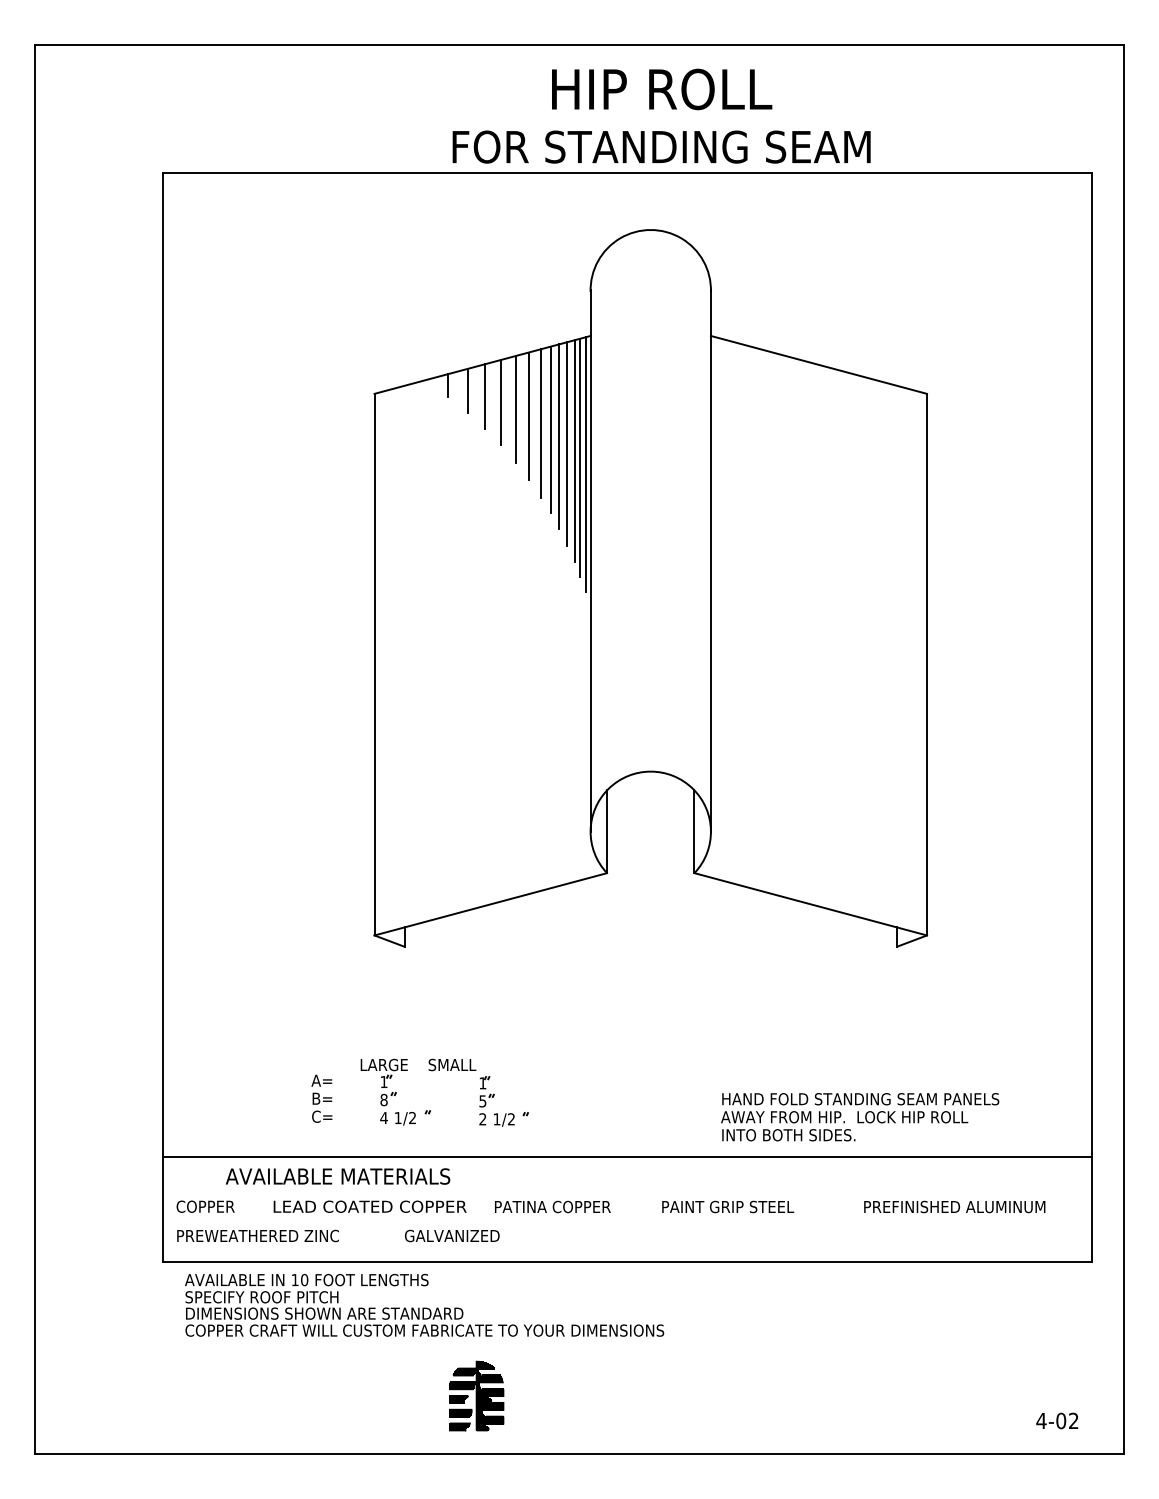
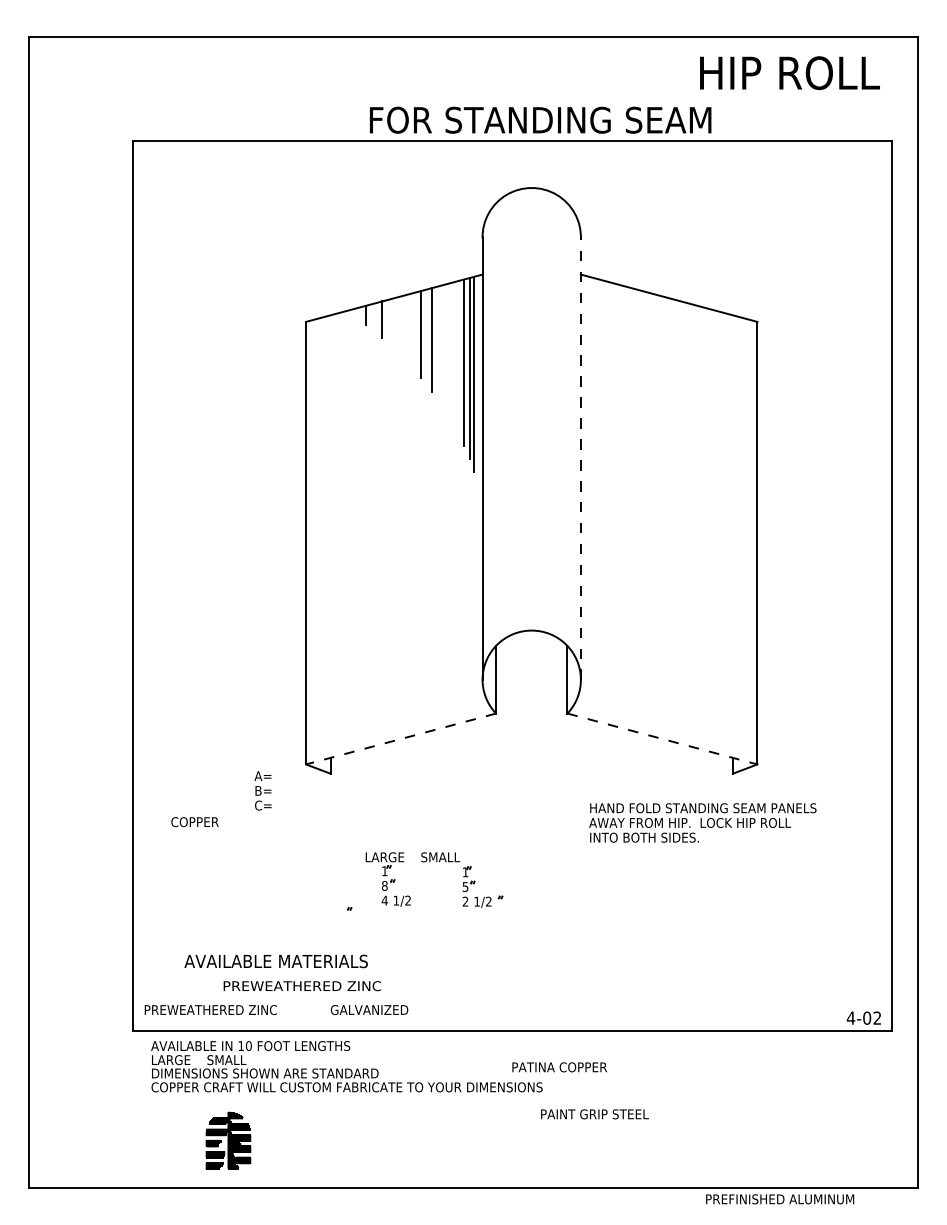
text: (661, 89) -> (789, 73), moved
line: (485, 395) -> (396, 323), removed
line: (499, 401) -> (408, 328), removed
line: (541, 423) -> (442, 346), removed
line: (550, 430) -> (449, 351), removed
line: (559, 436) -> (457, 356), removed
line: (585, 464) -> (478, 379), removed
line: (710, 561) -> (580, 458), solid -> dashed
line: (490, 904) -> (400, 739), solid -> dashed
line: (810, 904) -> (662, 739), solid -> dashed
part: (447, 1071) -> (436, 862), moved
text: (321, 1098) -> (262, 790), moved
text: (859, 1116) -> (702, 822), moved
line: (627, 1157) -> (512, 945), removed
text: (205, 1207) -> (194, 822), moved
text: (371, 1207) -> (303, 986), LEAD COATED COPPER -> PREWEATHERED ZINC
text: (552, 1207) -> (559, 1067), moved
text: (727, 1207) -> (594, 1114), moved
text: (955, 1207) -> (780, 1199), moved
text: (261, 1297) -> (213, 1060), SPECIFY ROOF PITCH -> LARGE    SMALL
part: (476, 1395) -> (228, 1140), moved
text: (1056, 1420) -> (863, 1017), moved

